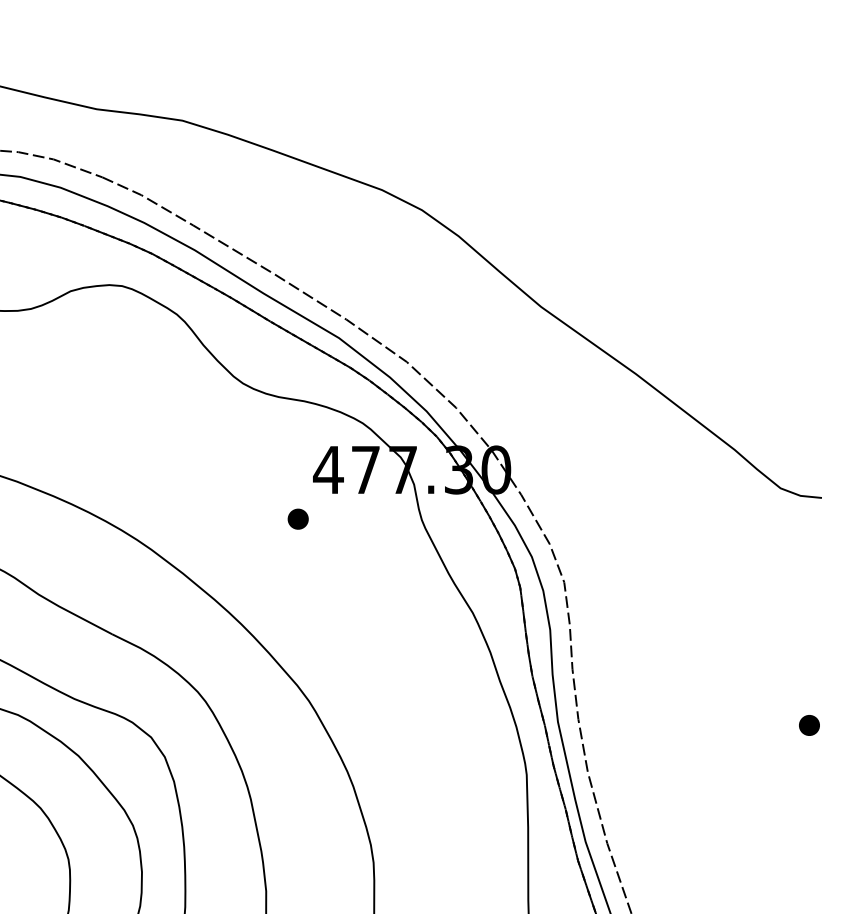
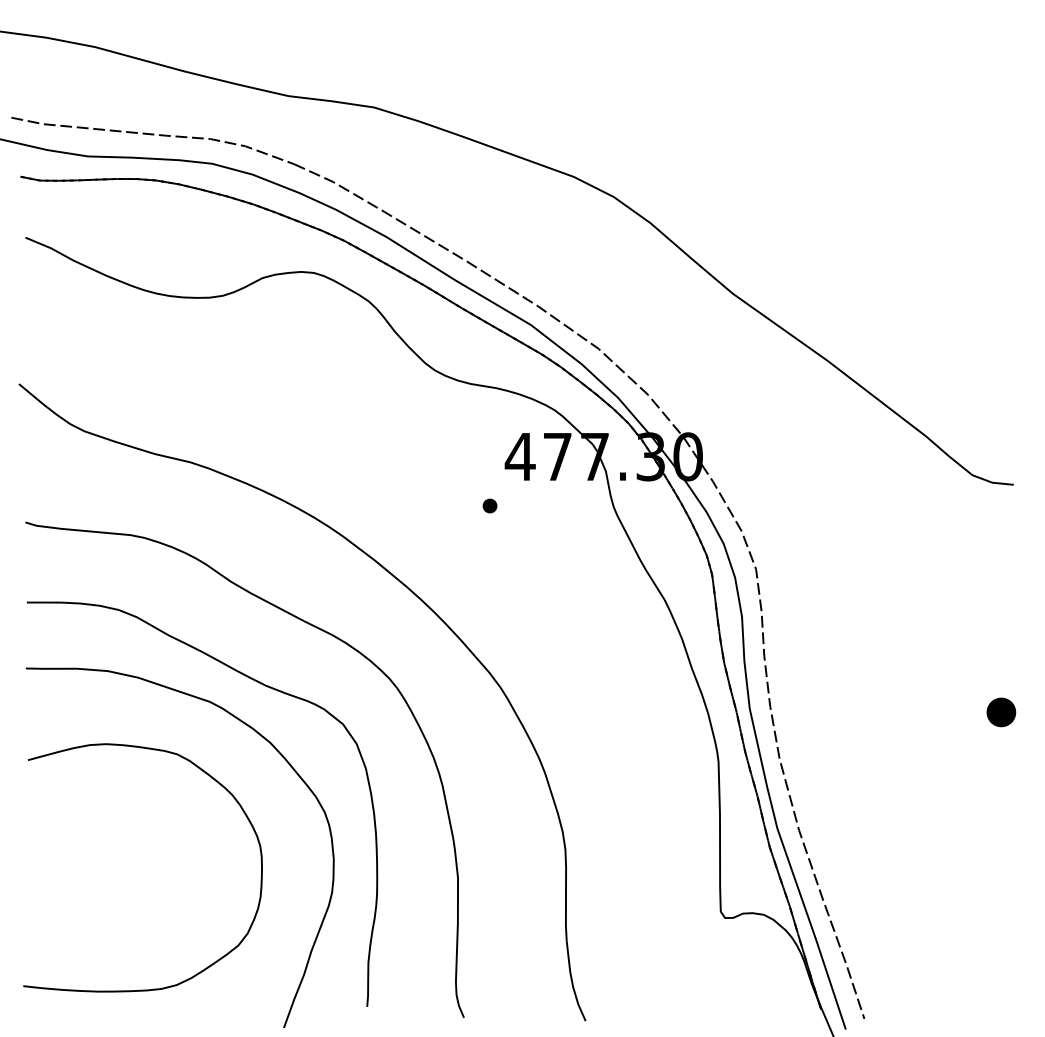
part: (297, 518) -> (489, 505), size x0.7
part: (808, 724) -> (1000, 711), size x1.4

